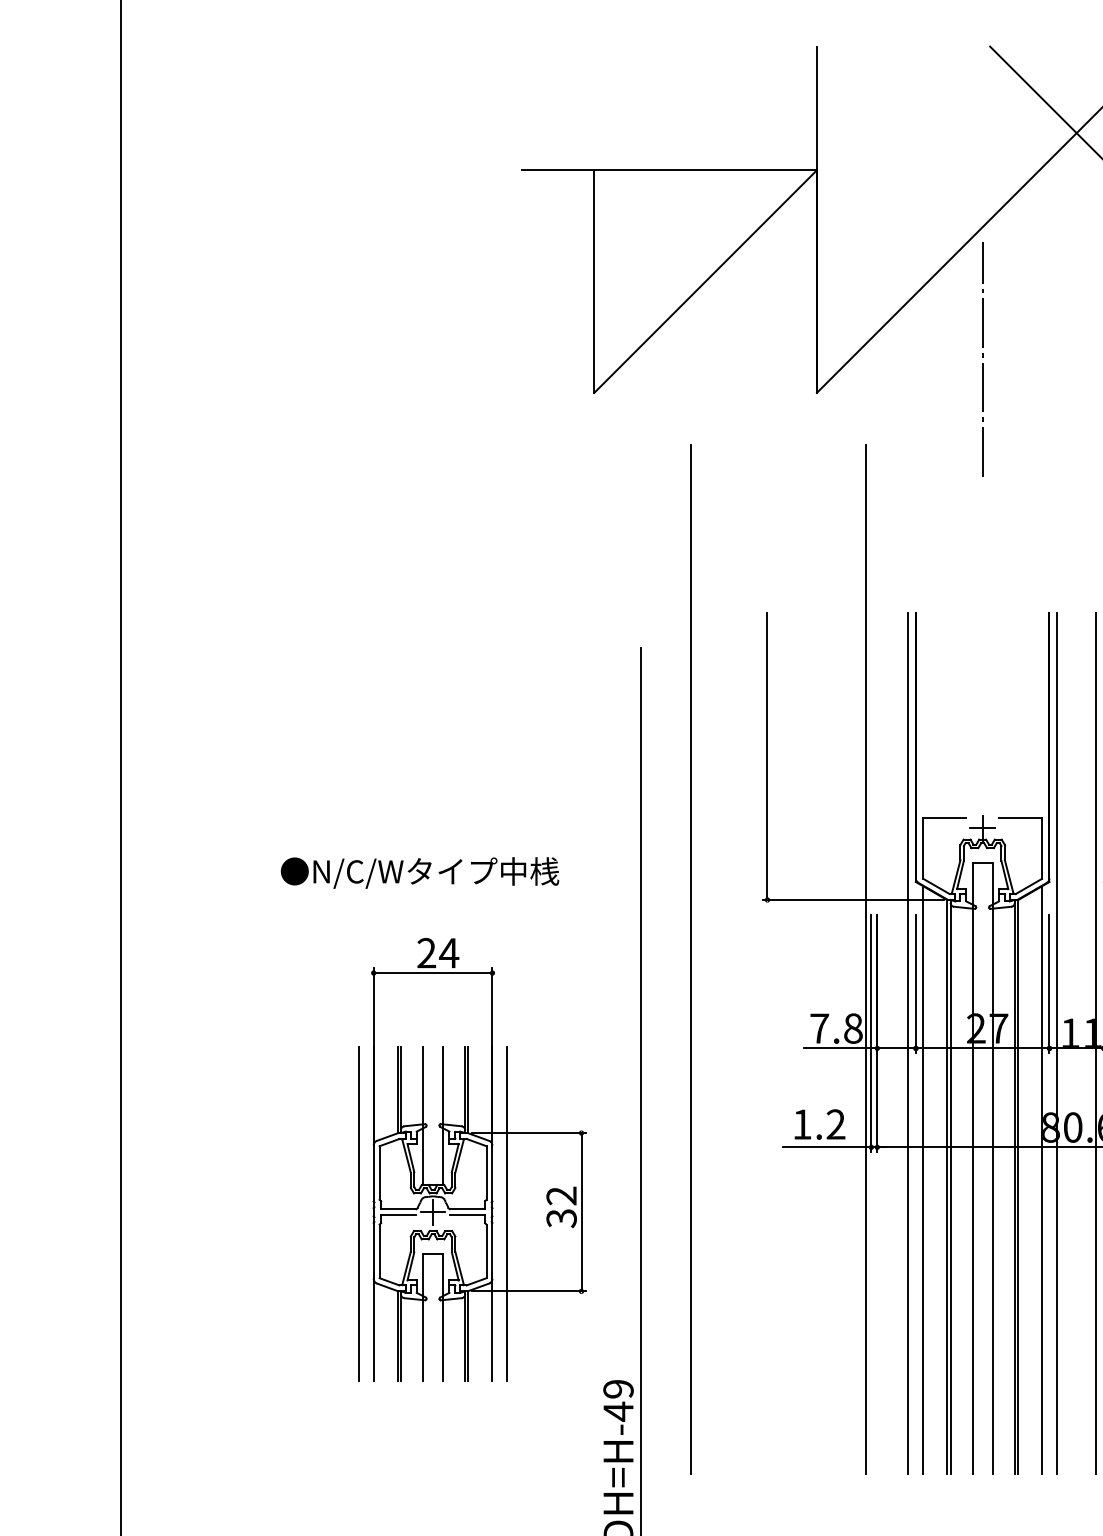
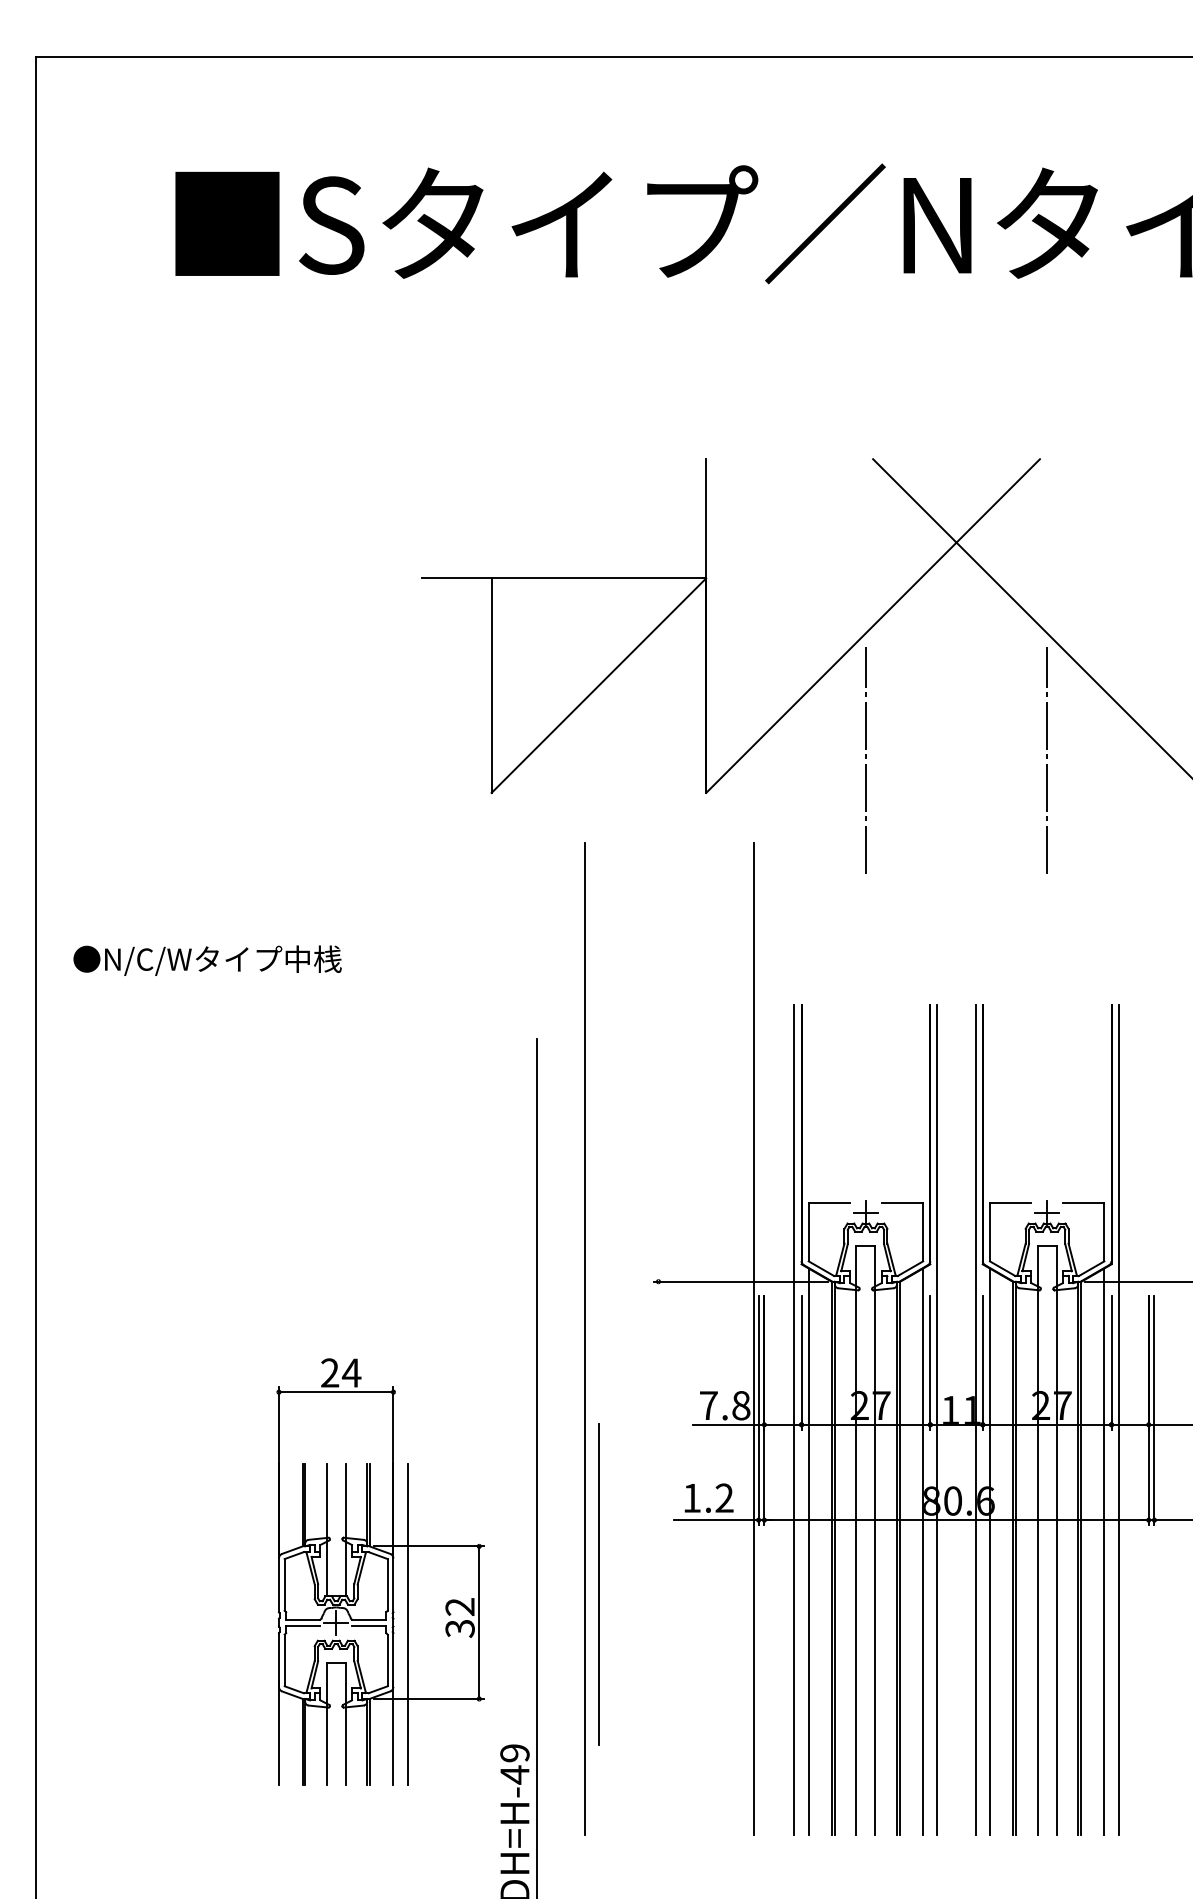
line: (767, 756) -> (658, 1143), removed
text: (419, 872) -> (207, 960), moved
part: (479, 1159) -> (380, 1571), moved
line: (358, 1214) -> (598, 1584), moved

